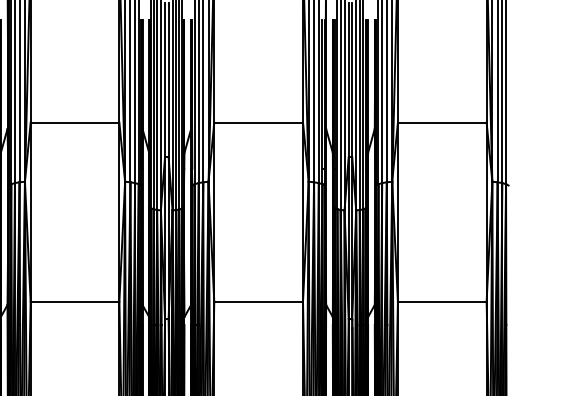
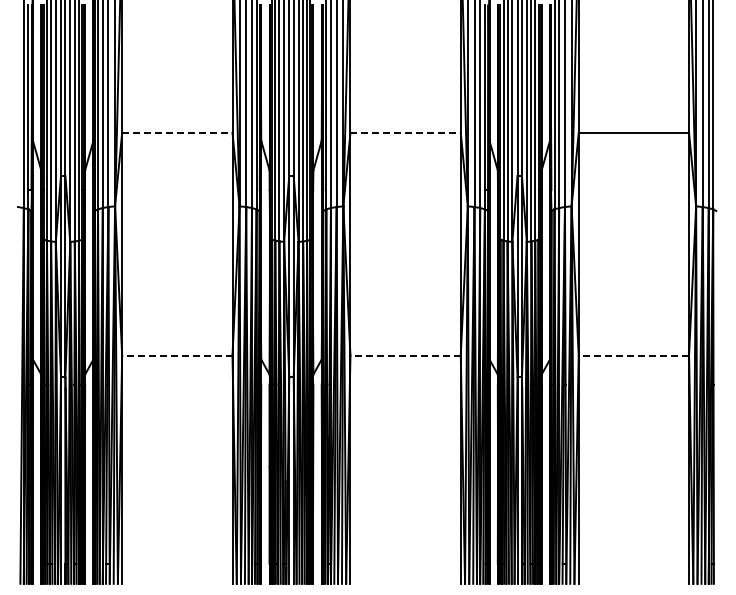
line: (75, 122) -> (177, 132), solid -> dashed
line: (259, 122) -> (406, 132), solid -> dashed
line: (74, 301) -> (176, 355), solid -> dashed
line: (258, 301) -> (405, 355), solid -> dashed
line: (441, 301) -> (633, 355), solid -> dashed

